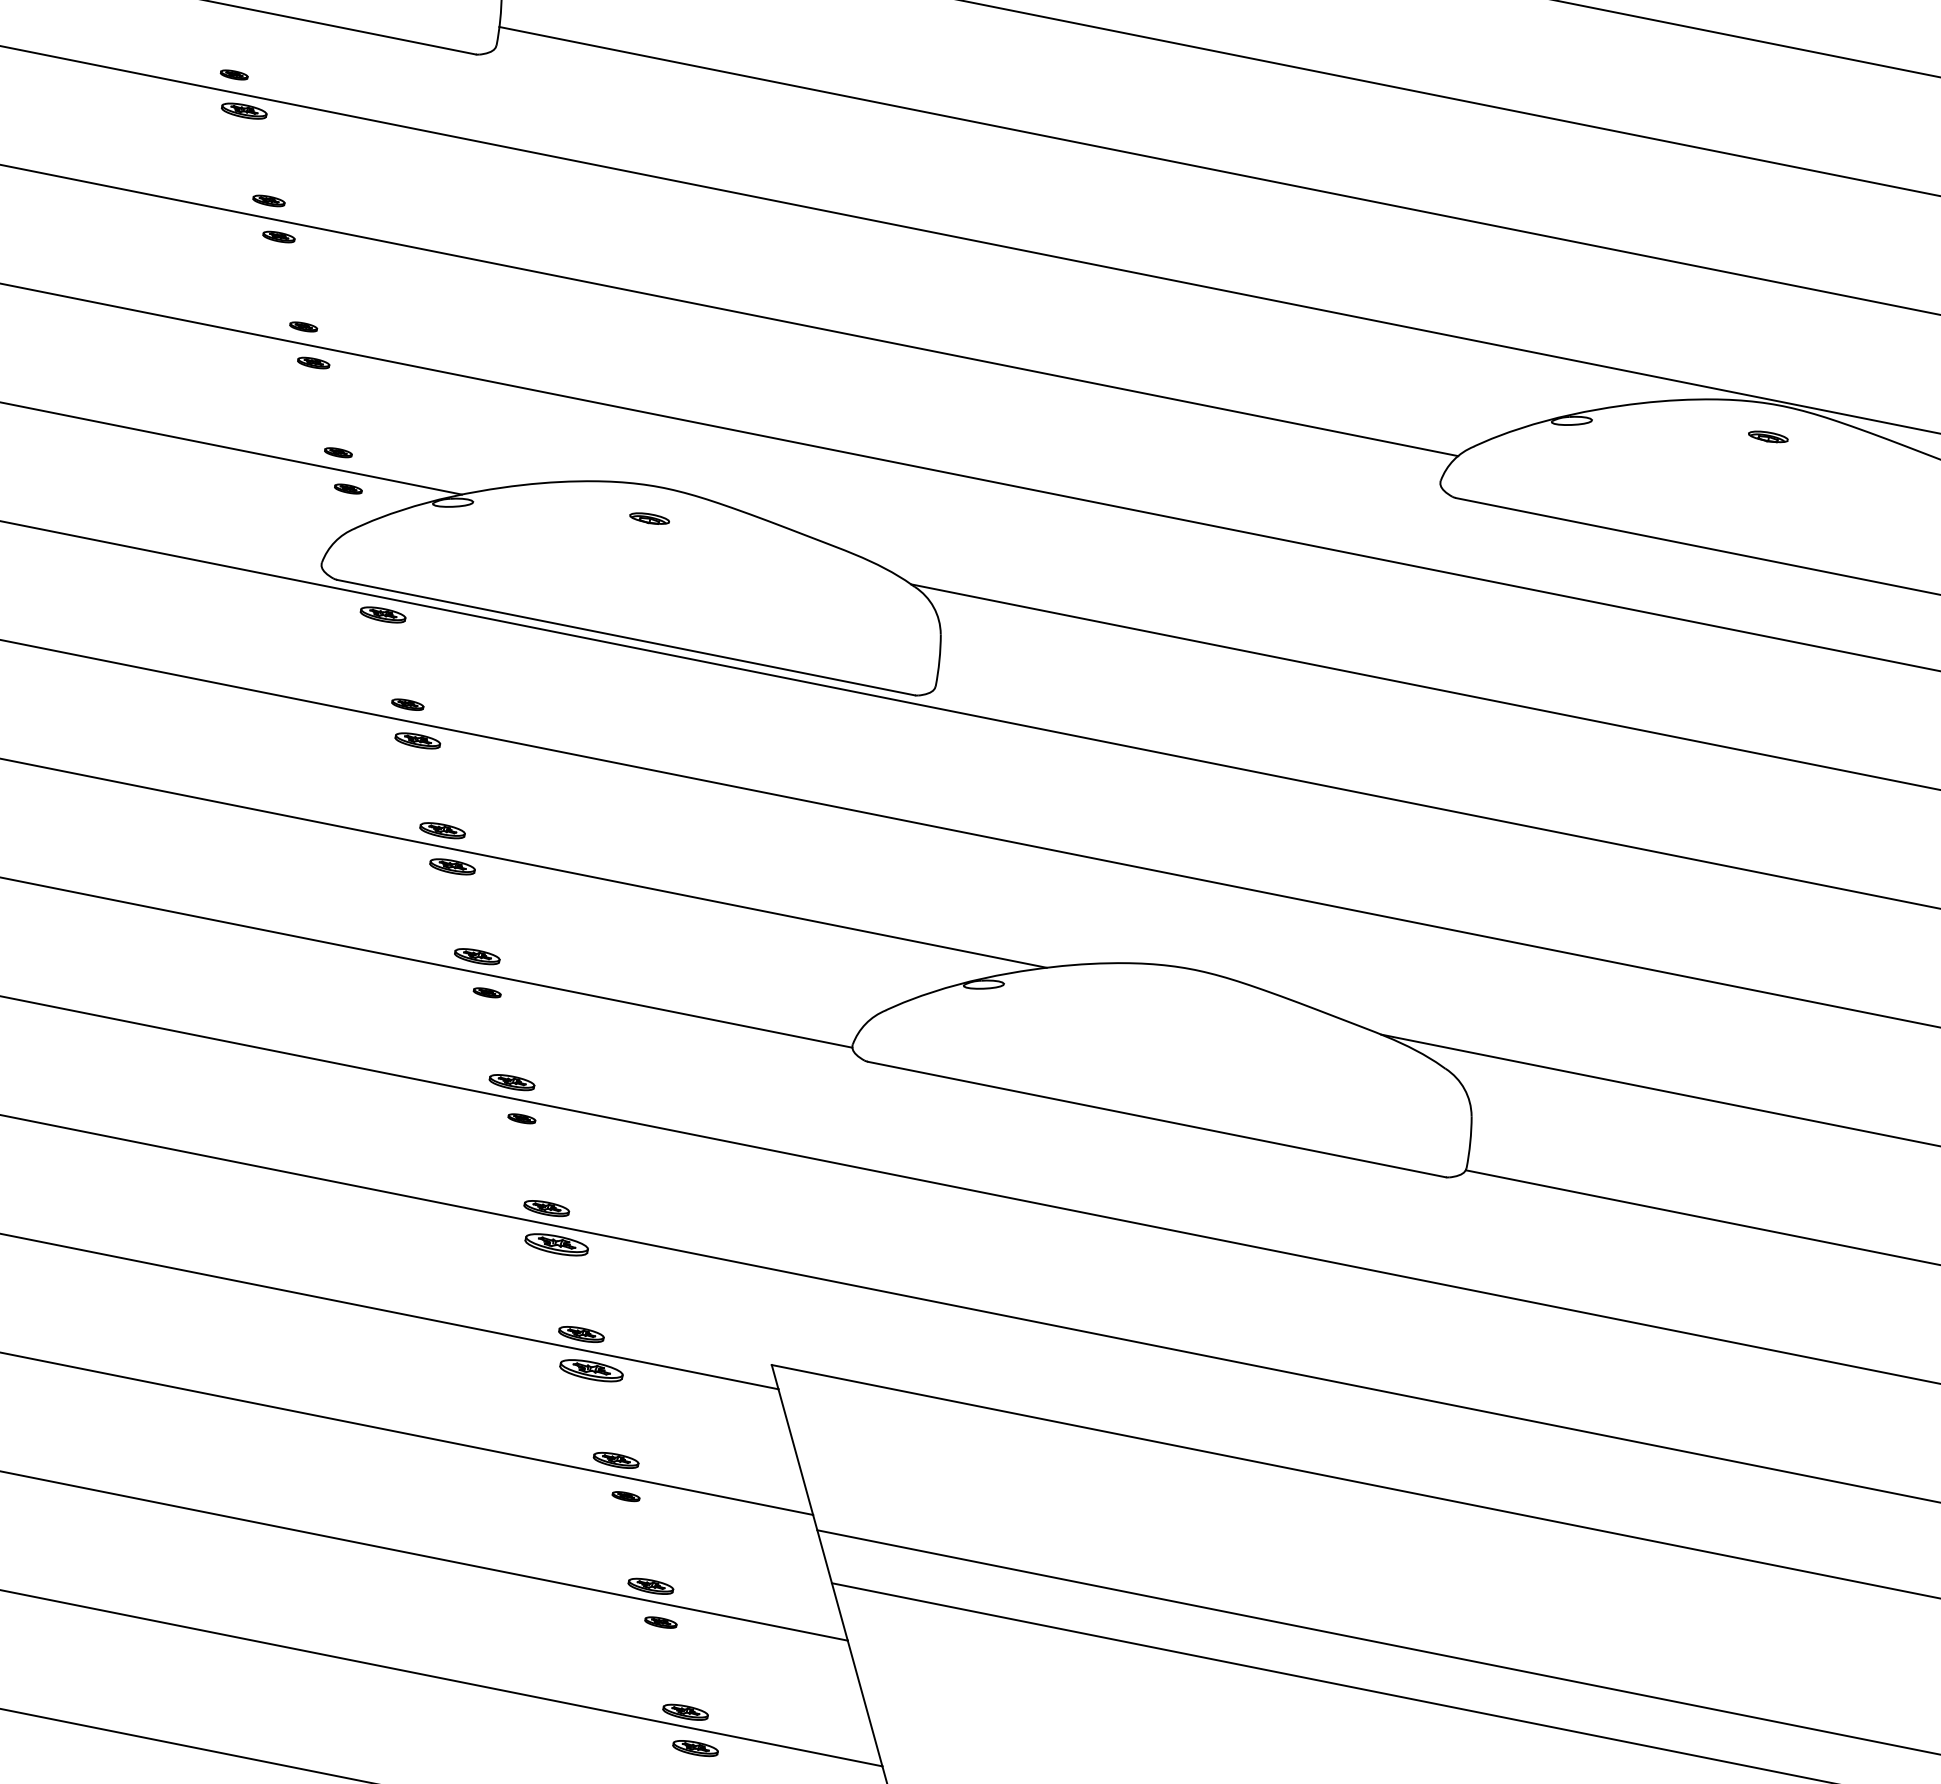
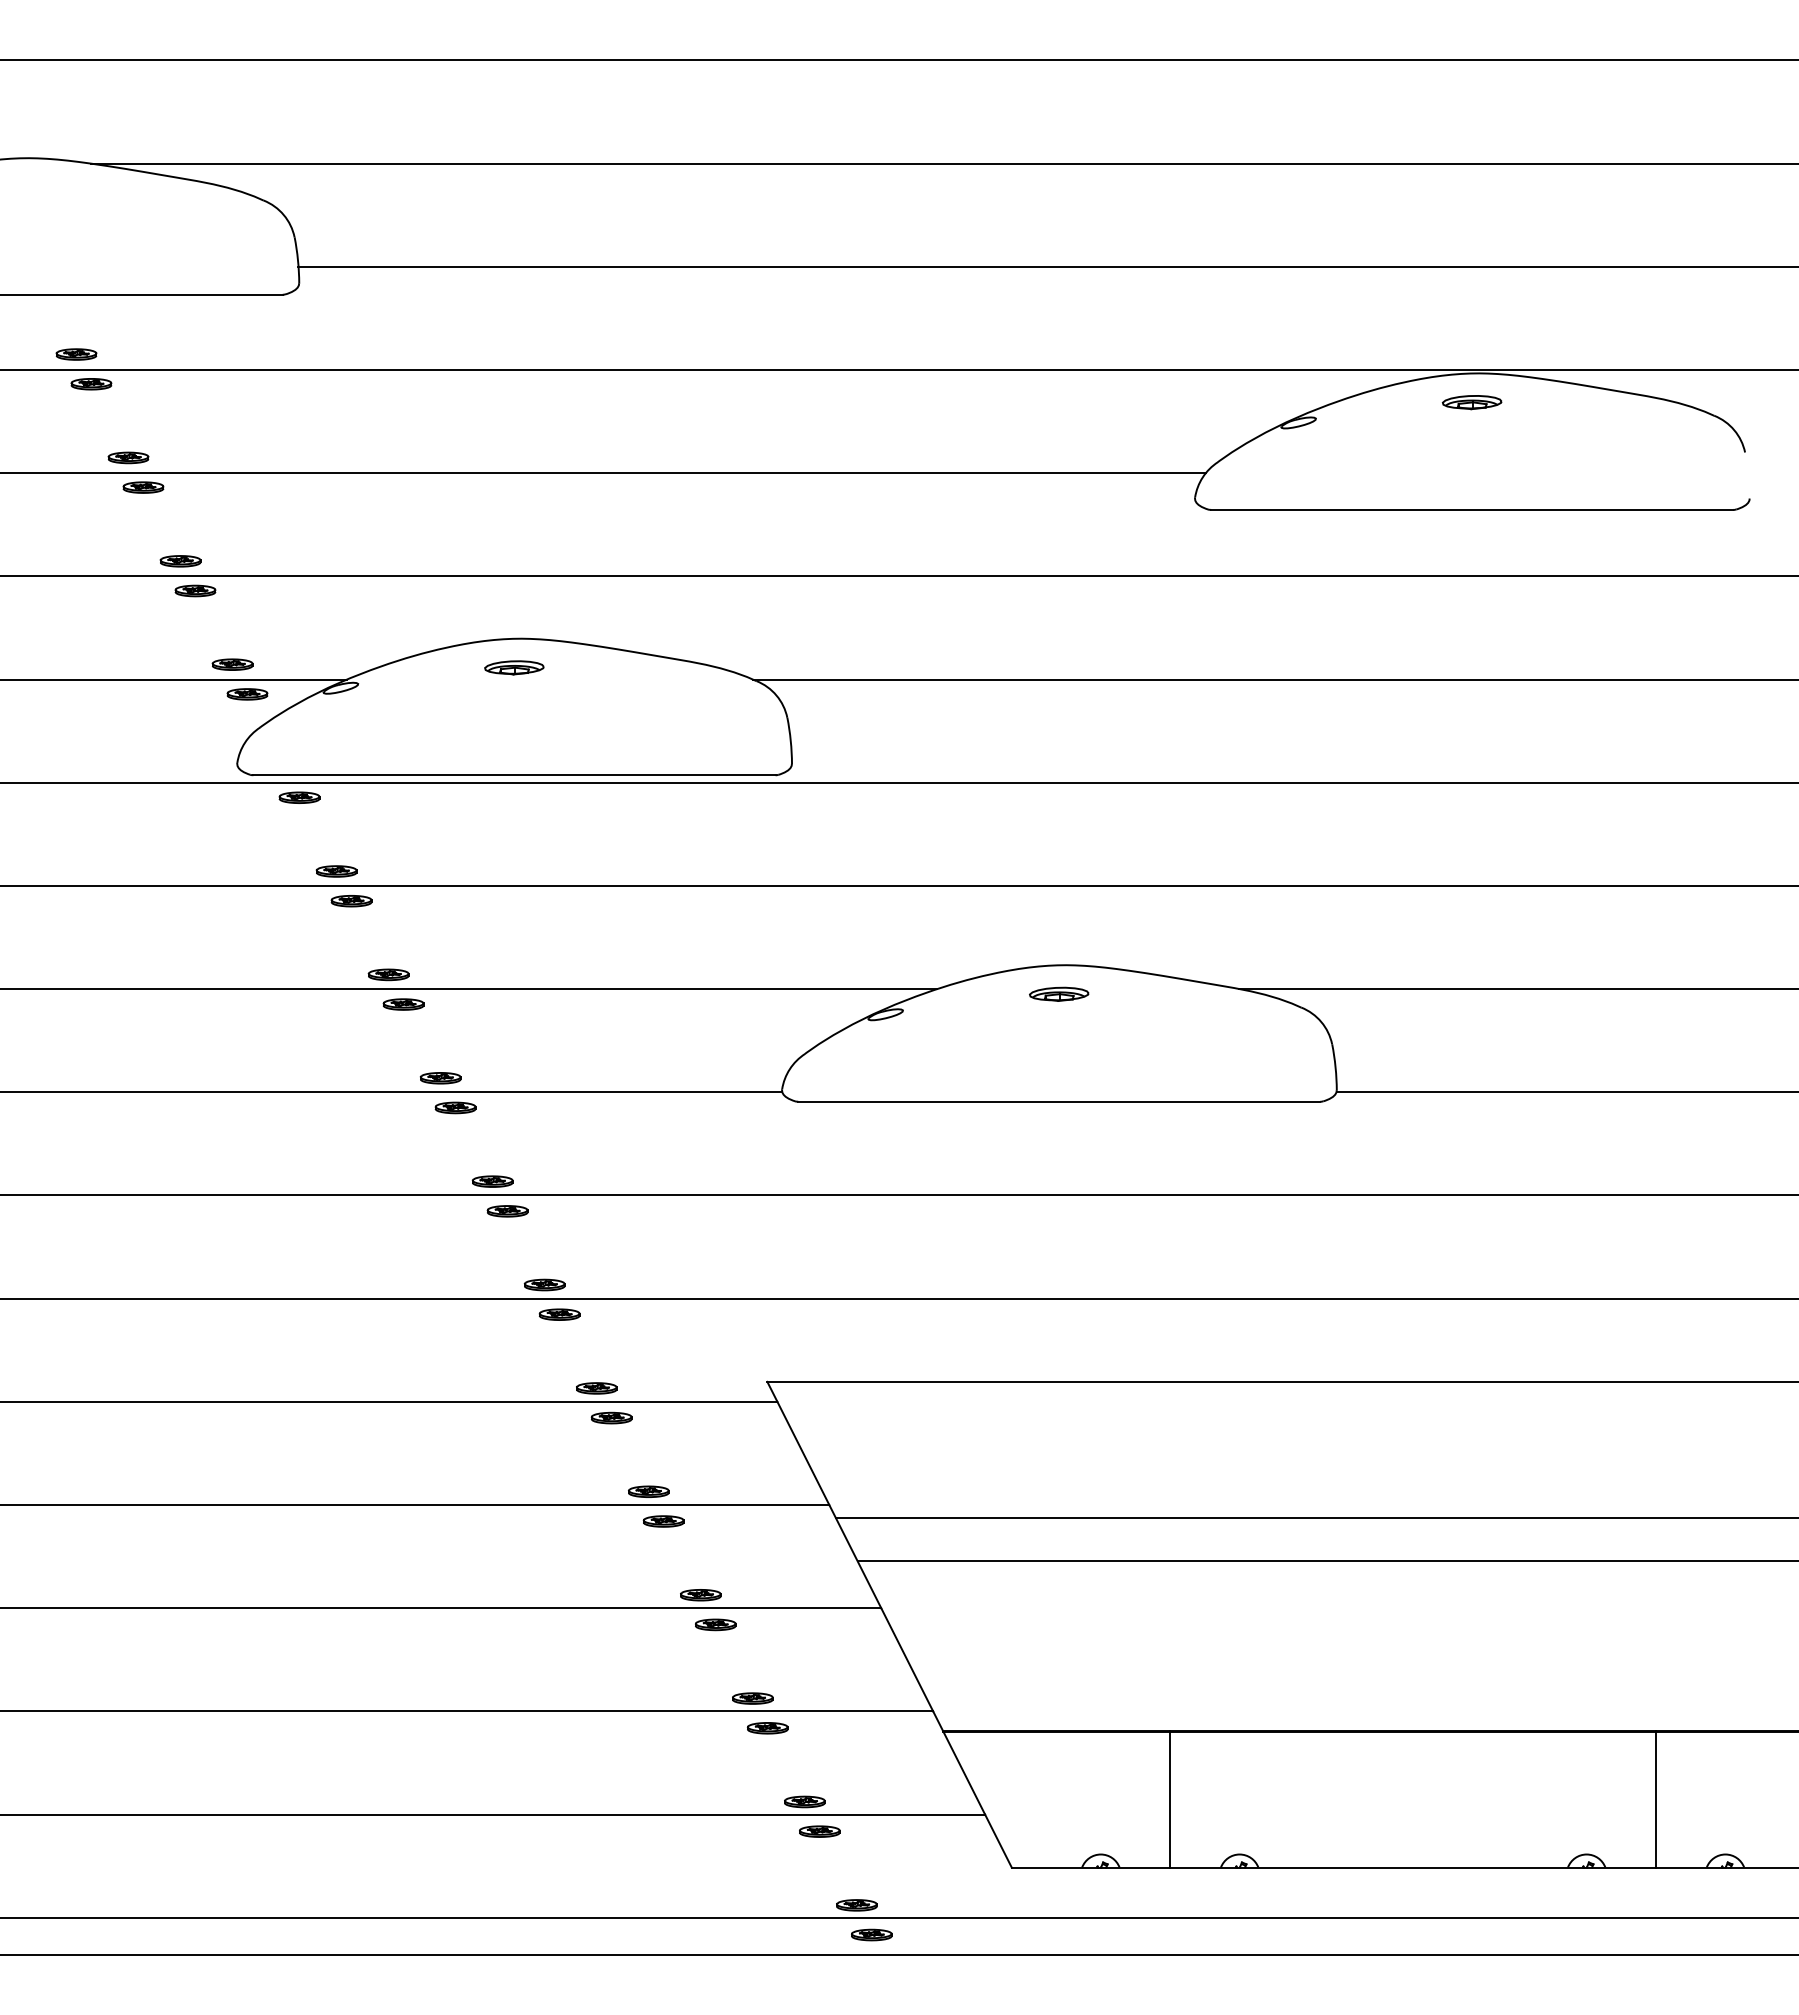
part: (234, 74) -> (76, 354), size x1.67
part: (269, 200) -> (128, 457), size x1.43
part: (279, 237) -> (143, 487), size x1.43
part: (303, 327) -> (180, 561), size x1.67
part: (313, 362) -> (195, 590), size x1.43
part: (1767, 436) -> (1471, 402), size x1.67
part: (338, 452) -> (232, 664), size x1.67
part: (348, 489) -> (247, 694), size x1.67
part: (649, 518) -> (514, 667), size x1.67
part: (407, 704) -> (336, 871), size x1.43
part: (487, 992) -> (455, 1107), size x1.67
part: (1181, 999) -> (1059, 993), added
part: (521, 1118) -> (507, 1211), size x1.67
part: (556, 1244) -> (559, 1314), size x0.71
part: (591, 1369) -> (611, 1417), size x0.71
part: (625, 1496) -> (663, 1521), size x1.67
part: (660, 1622) -> (715, 1624), size x1.43

